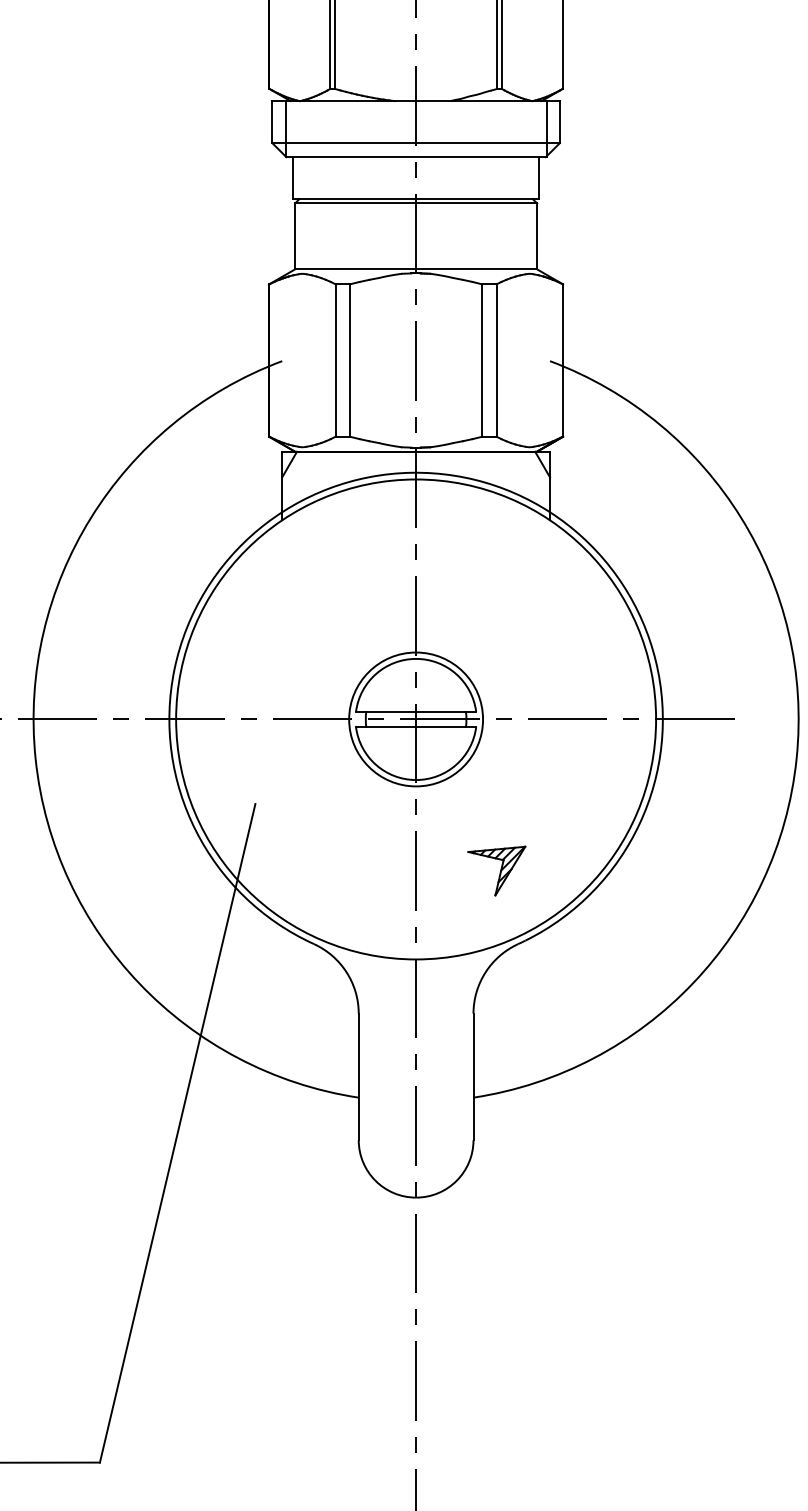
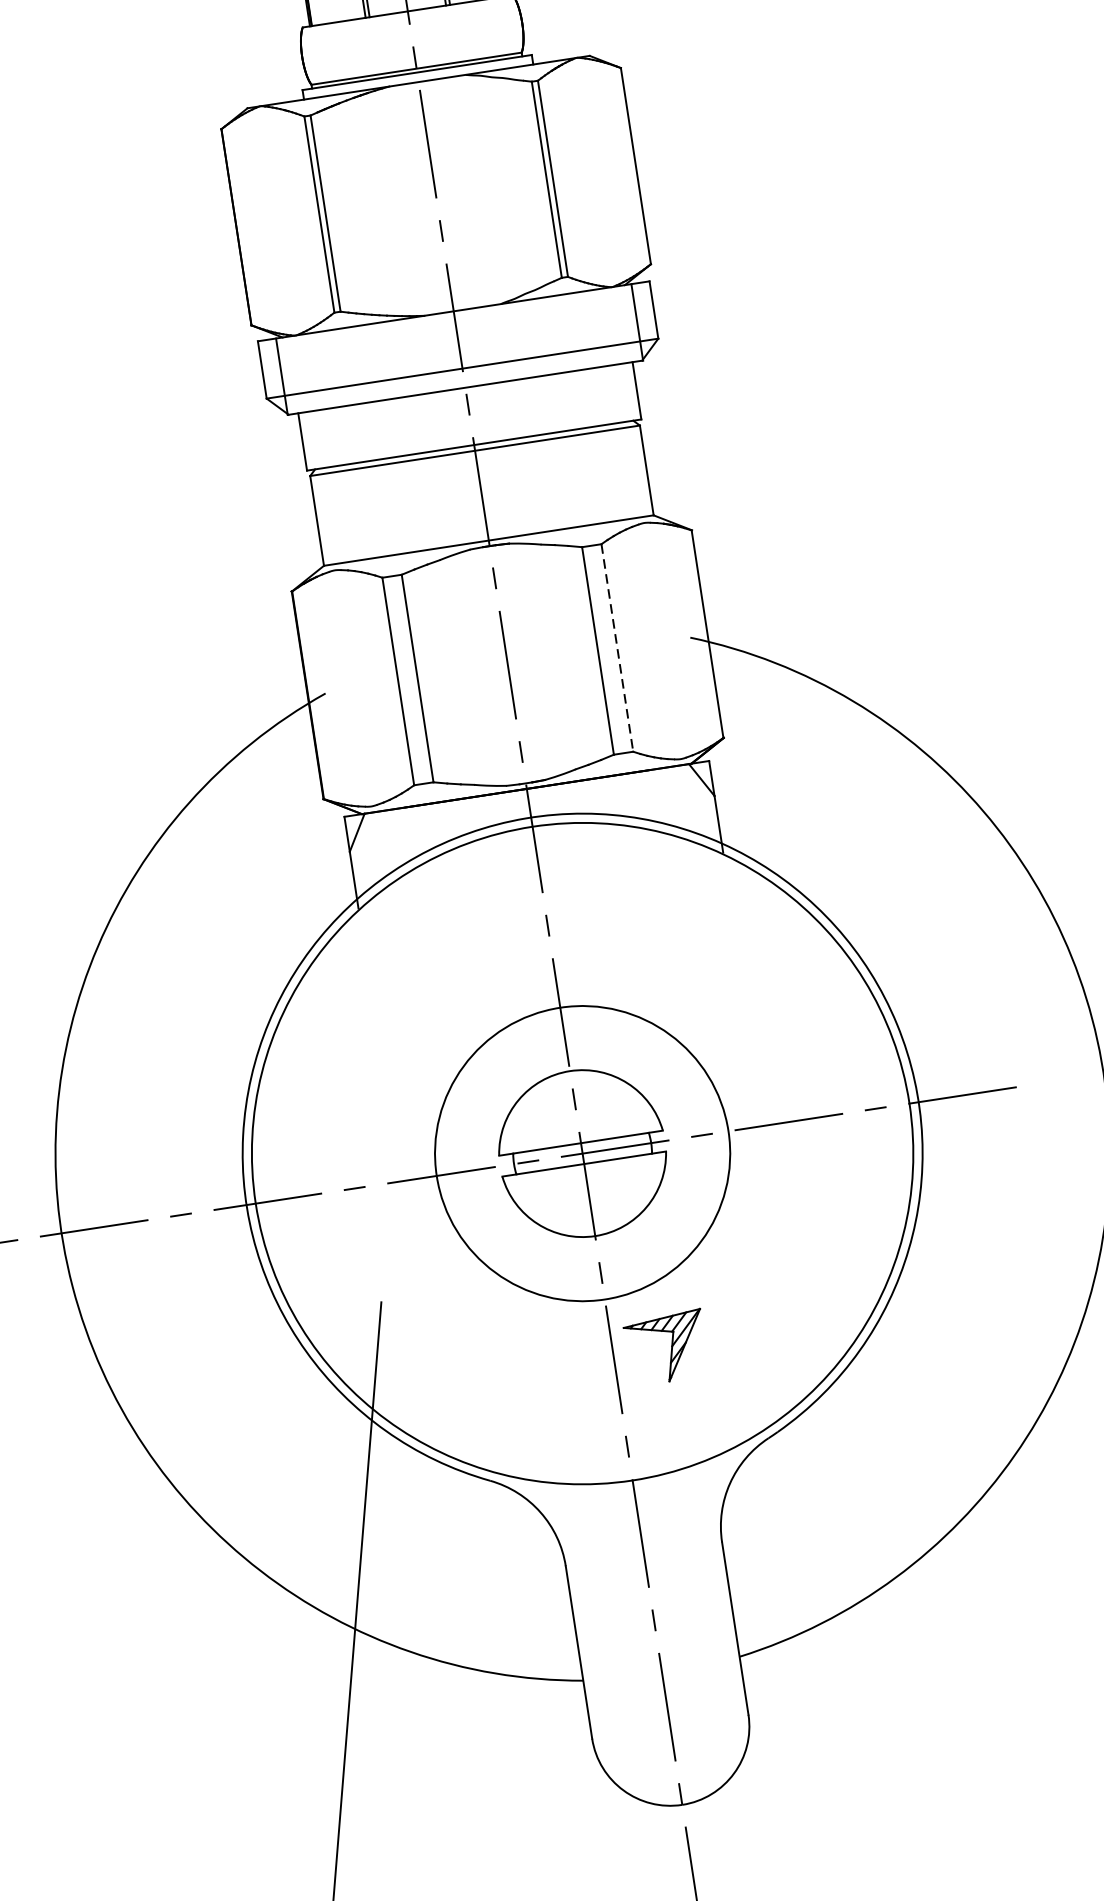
line: (496, 361) -> (617, 649), solid -> dashed
circle: (416, 719) -> (583, 1153), size x1.6
part: (496, 870) -> (665, 1347), moved

